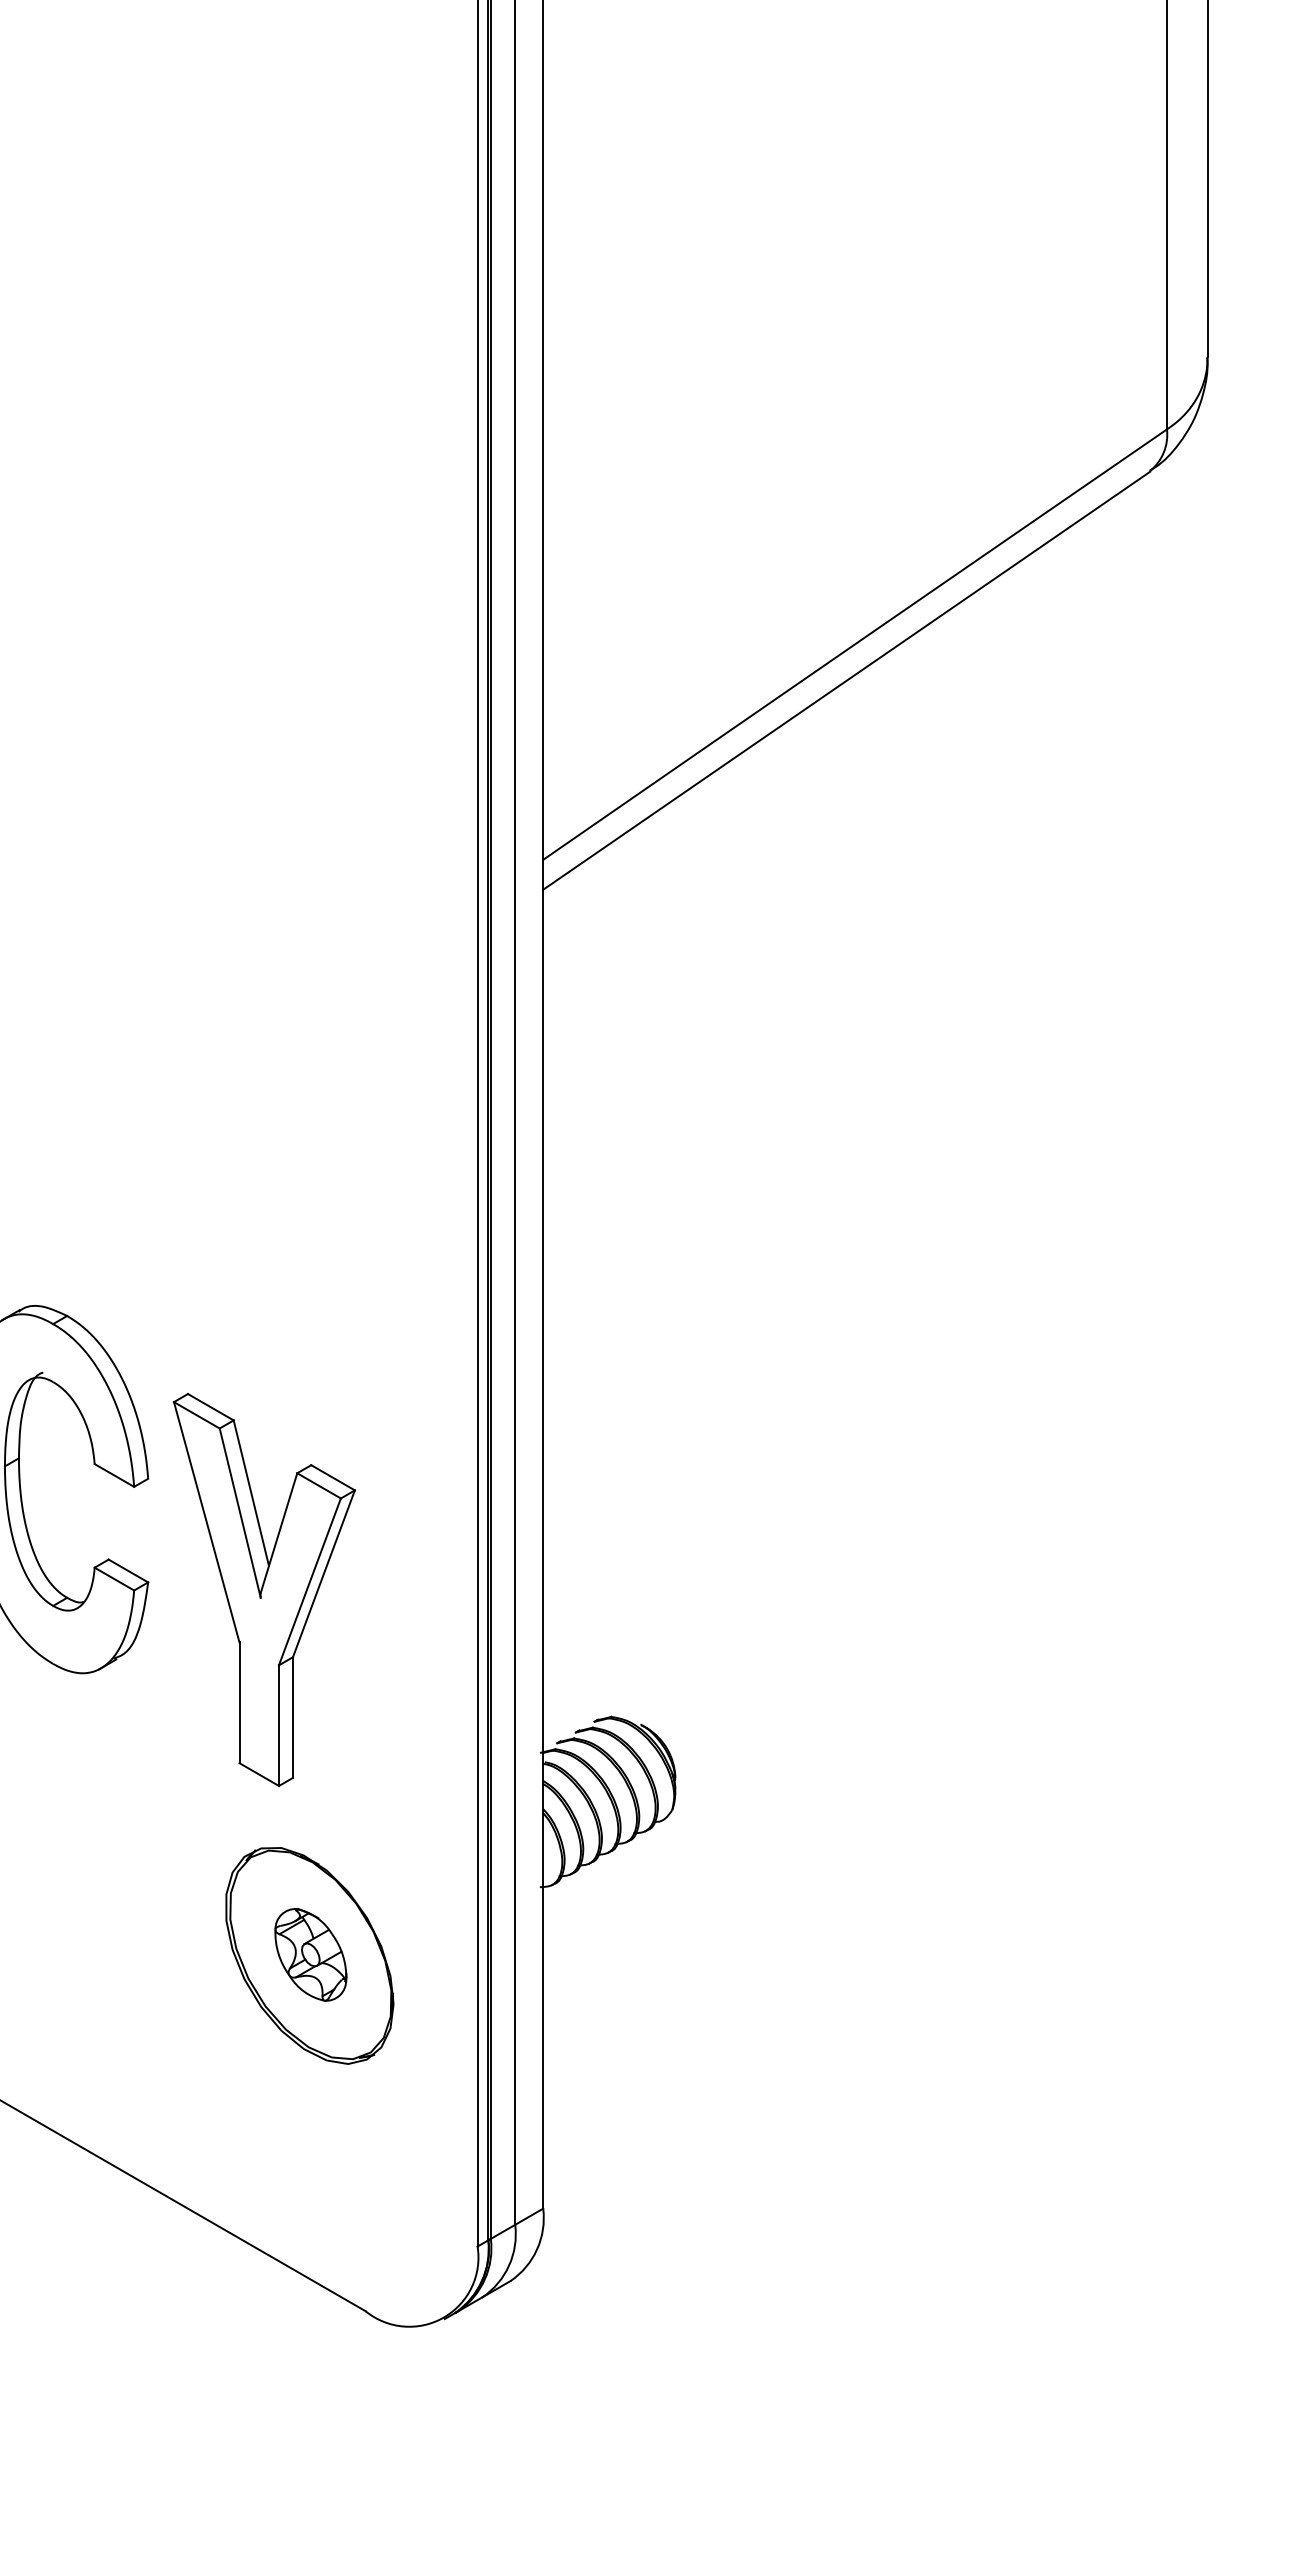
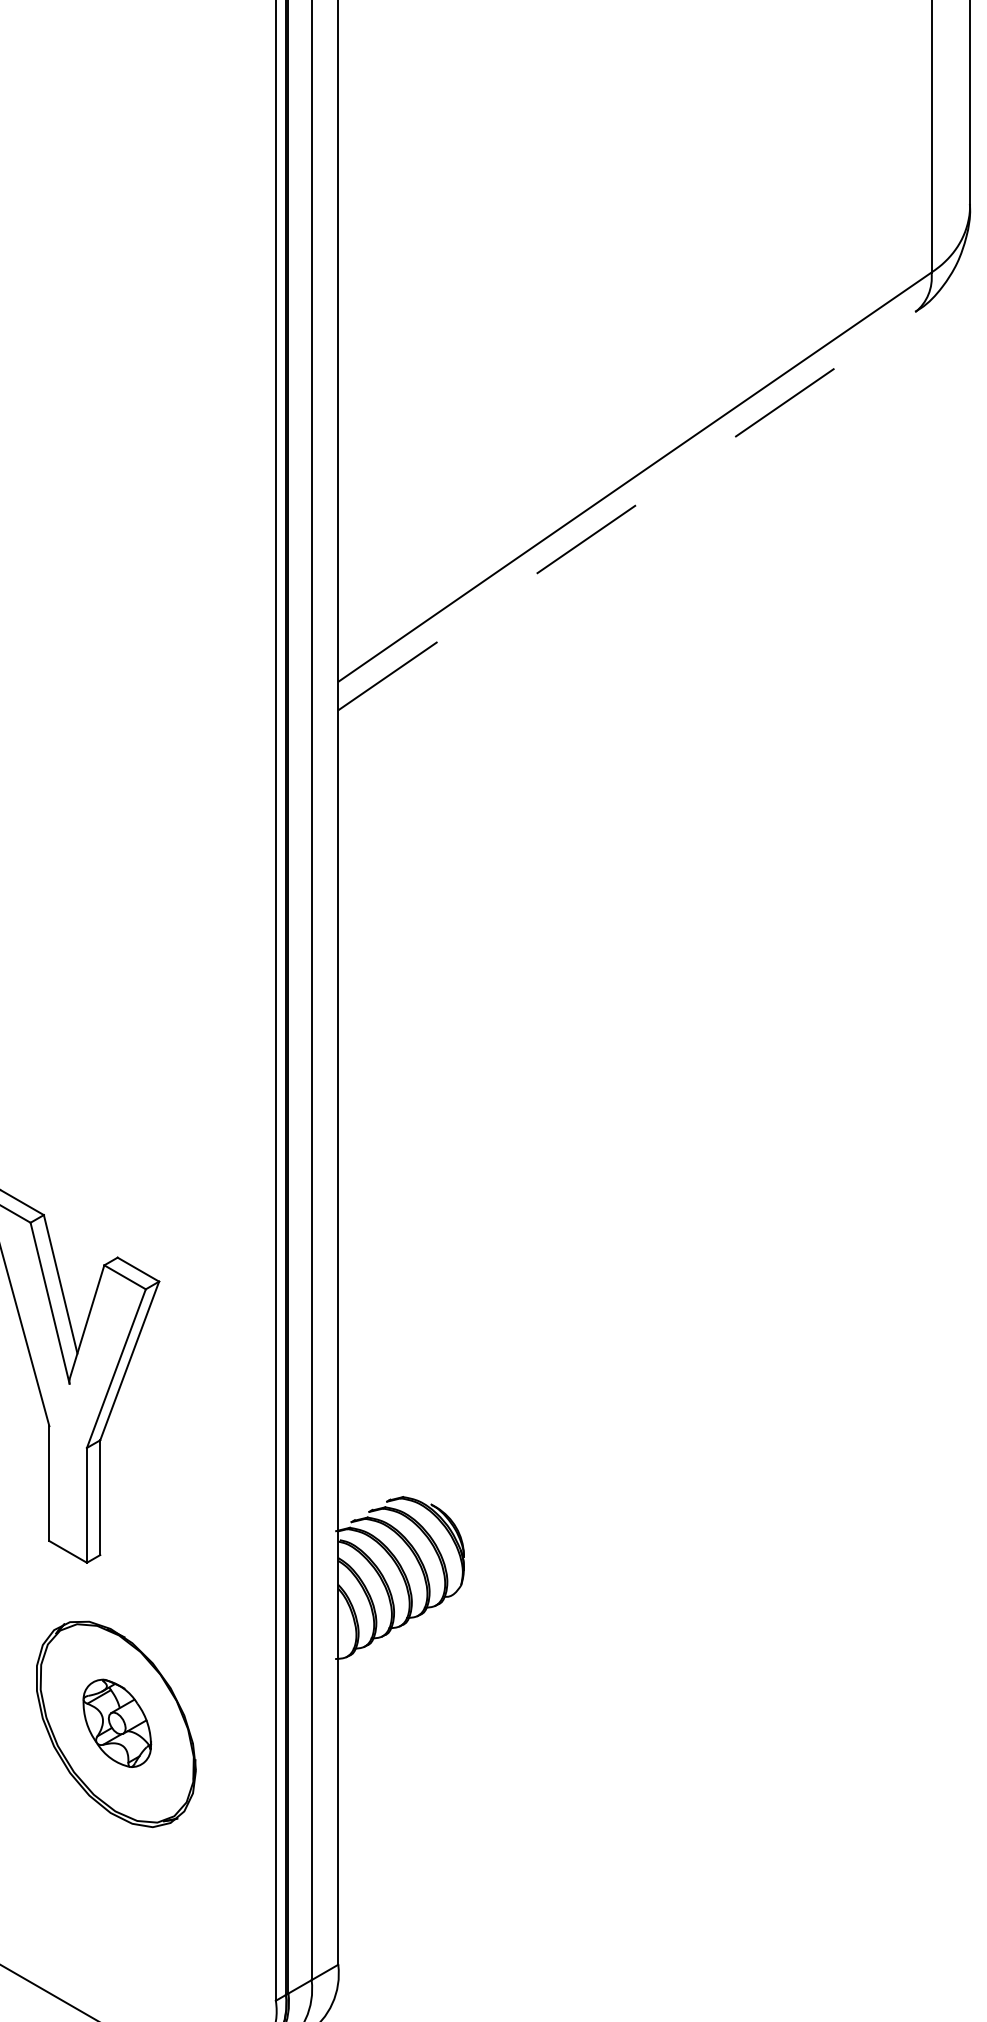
line: (846, 680) -> (626, 511), solid -> dashed

